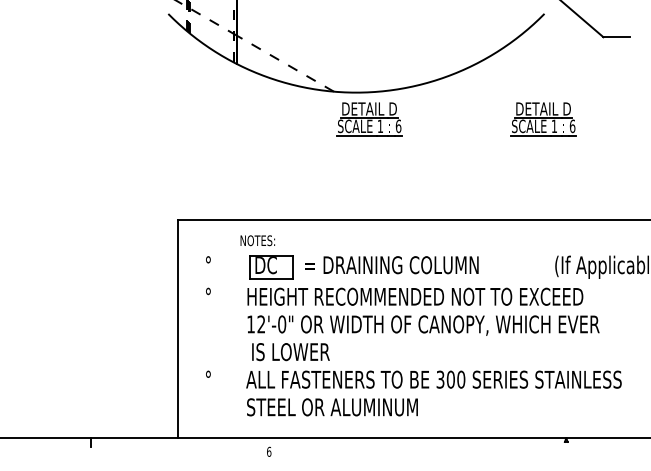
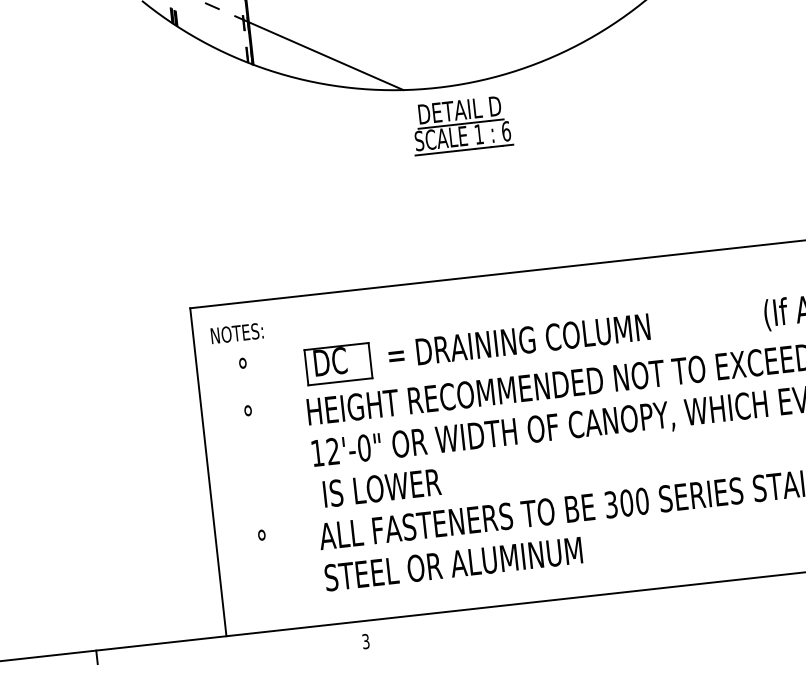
line: (285, 63) -> (326, 55), dashed -> solid
part: (543, 119) -> (722, 97), removed
text: (257, 240) -> (236, 333), moved
text: (269, 451) -> (366, 640), 6 -> 3

